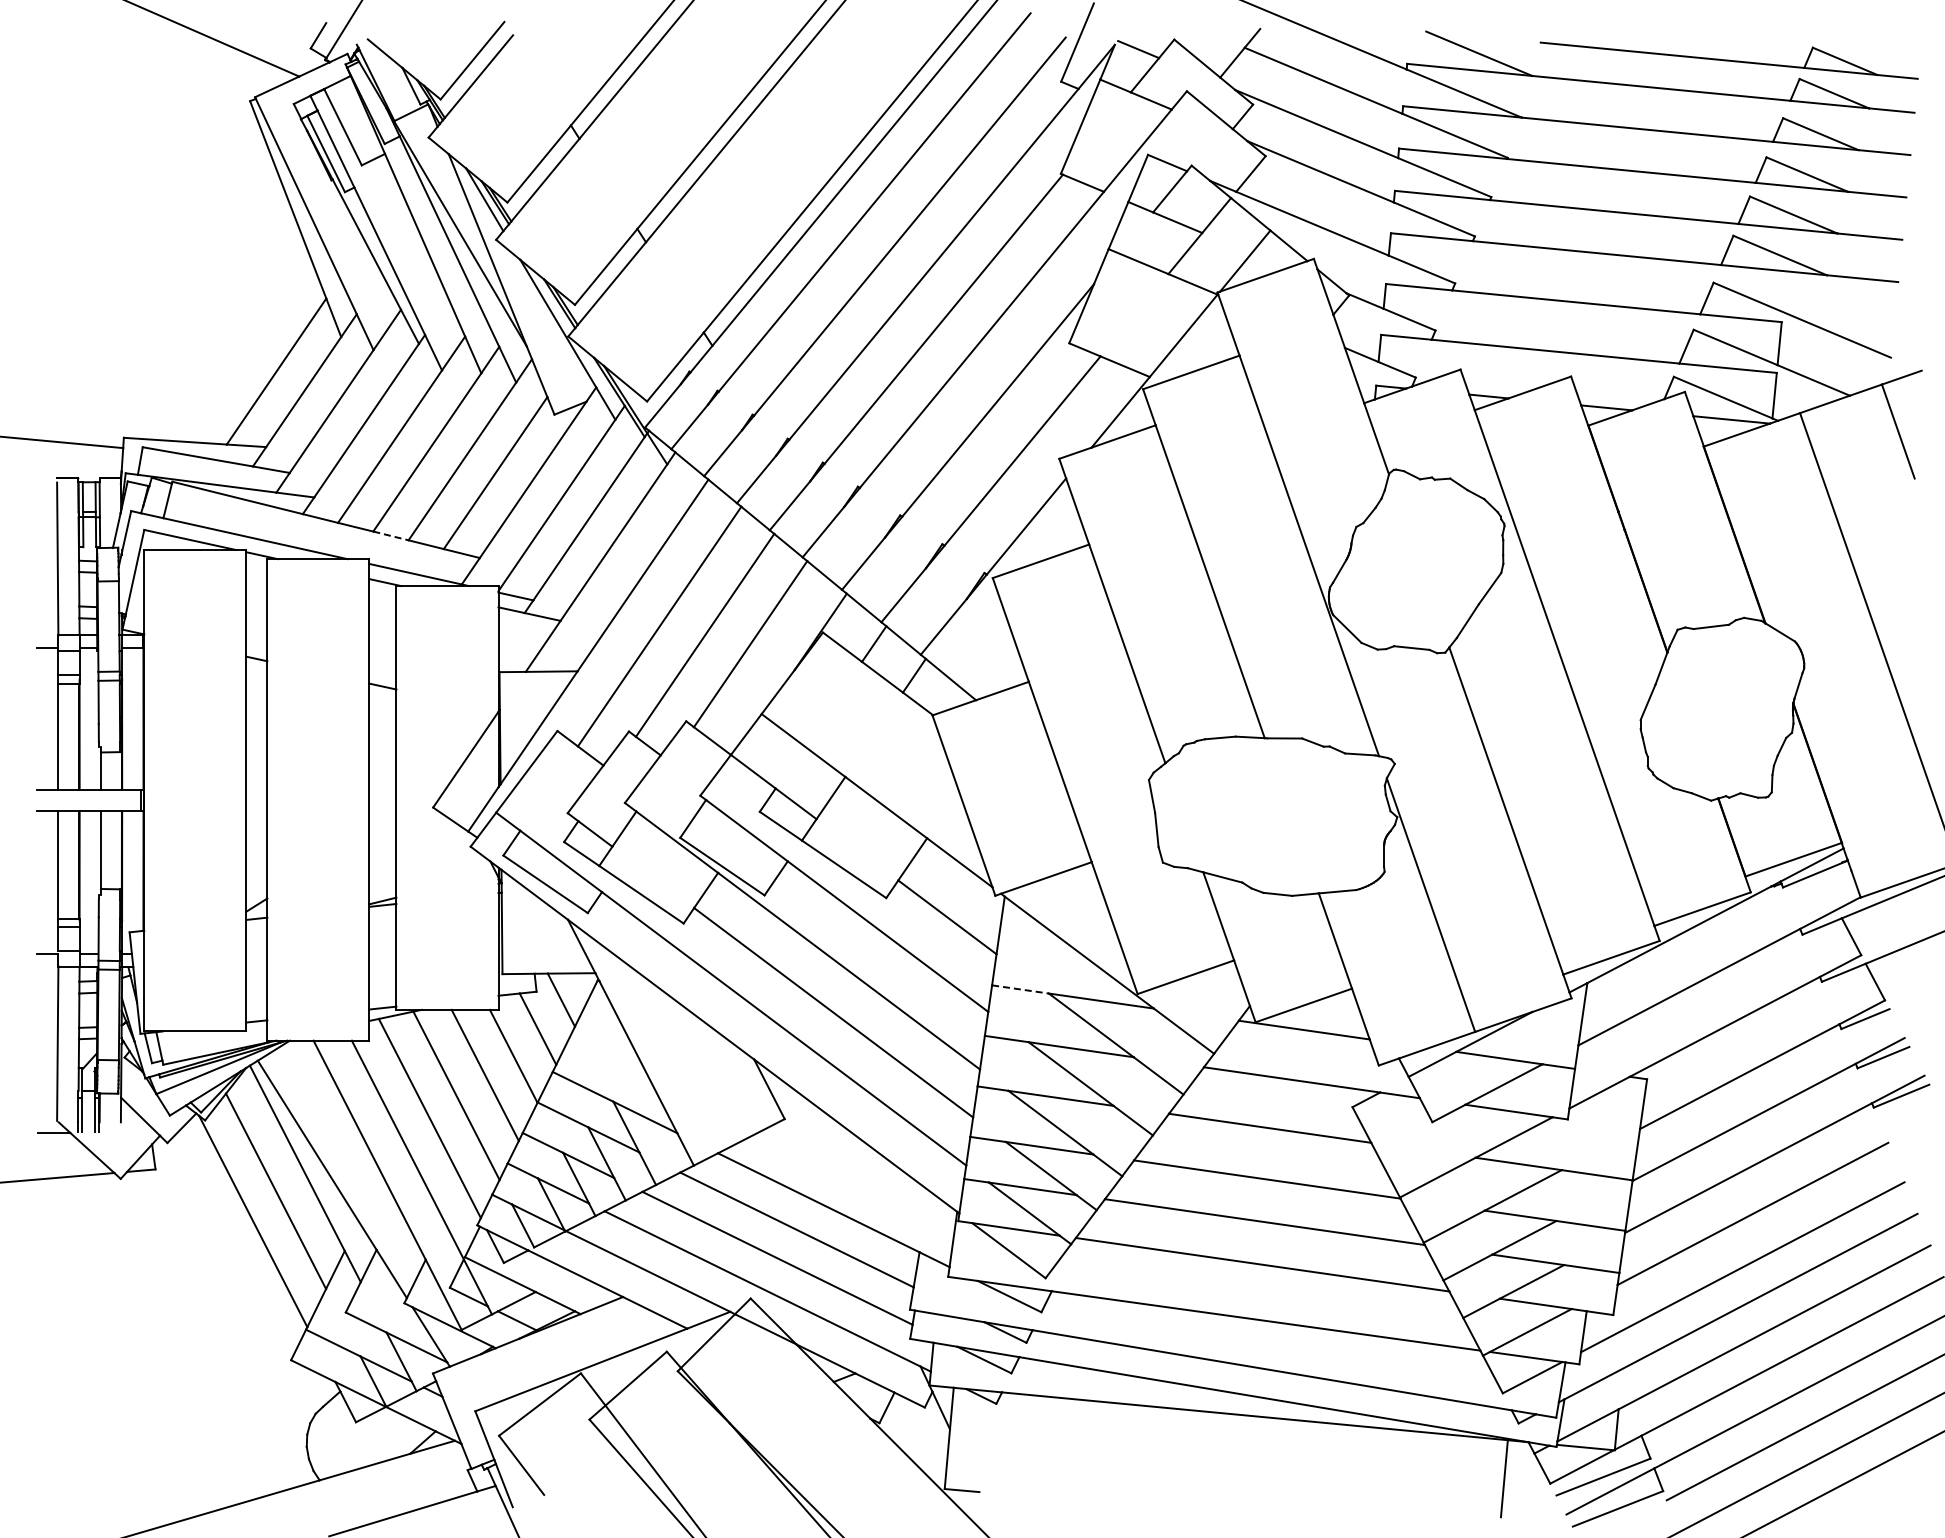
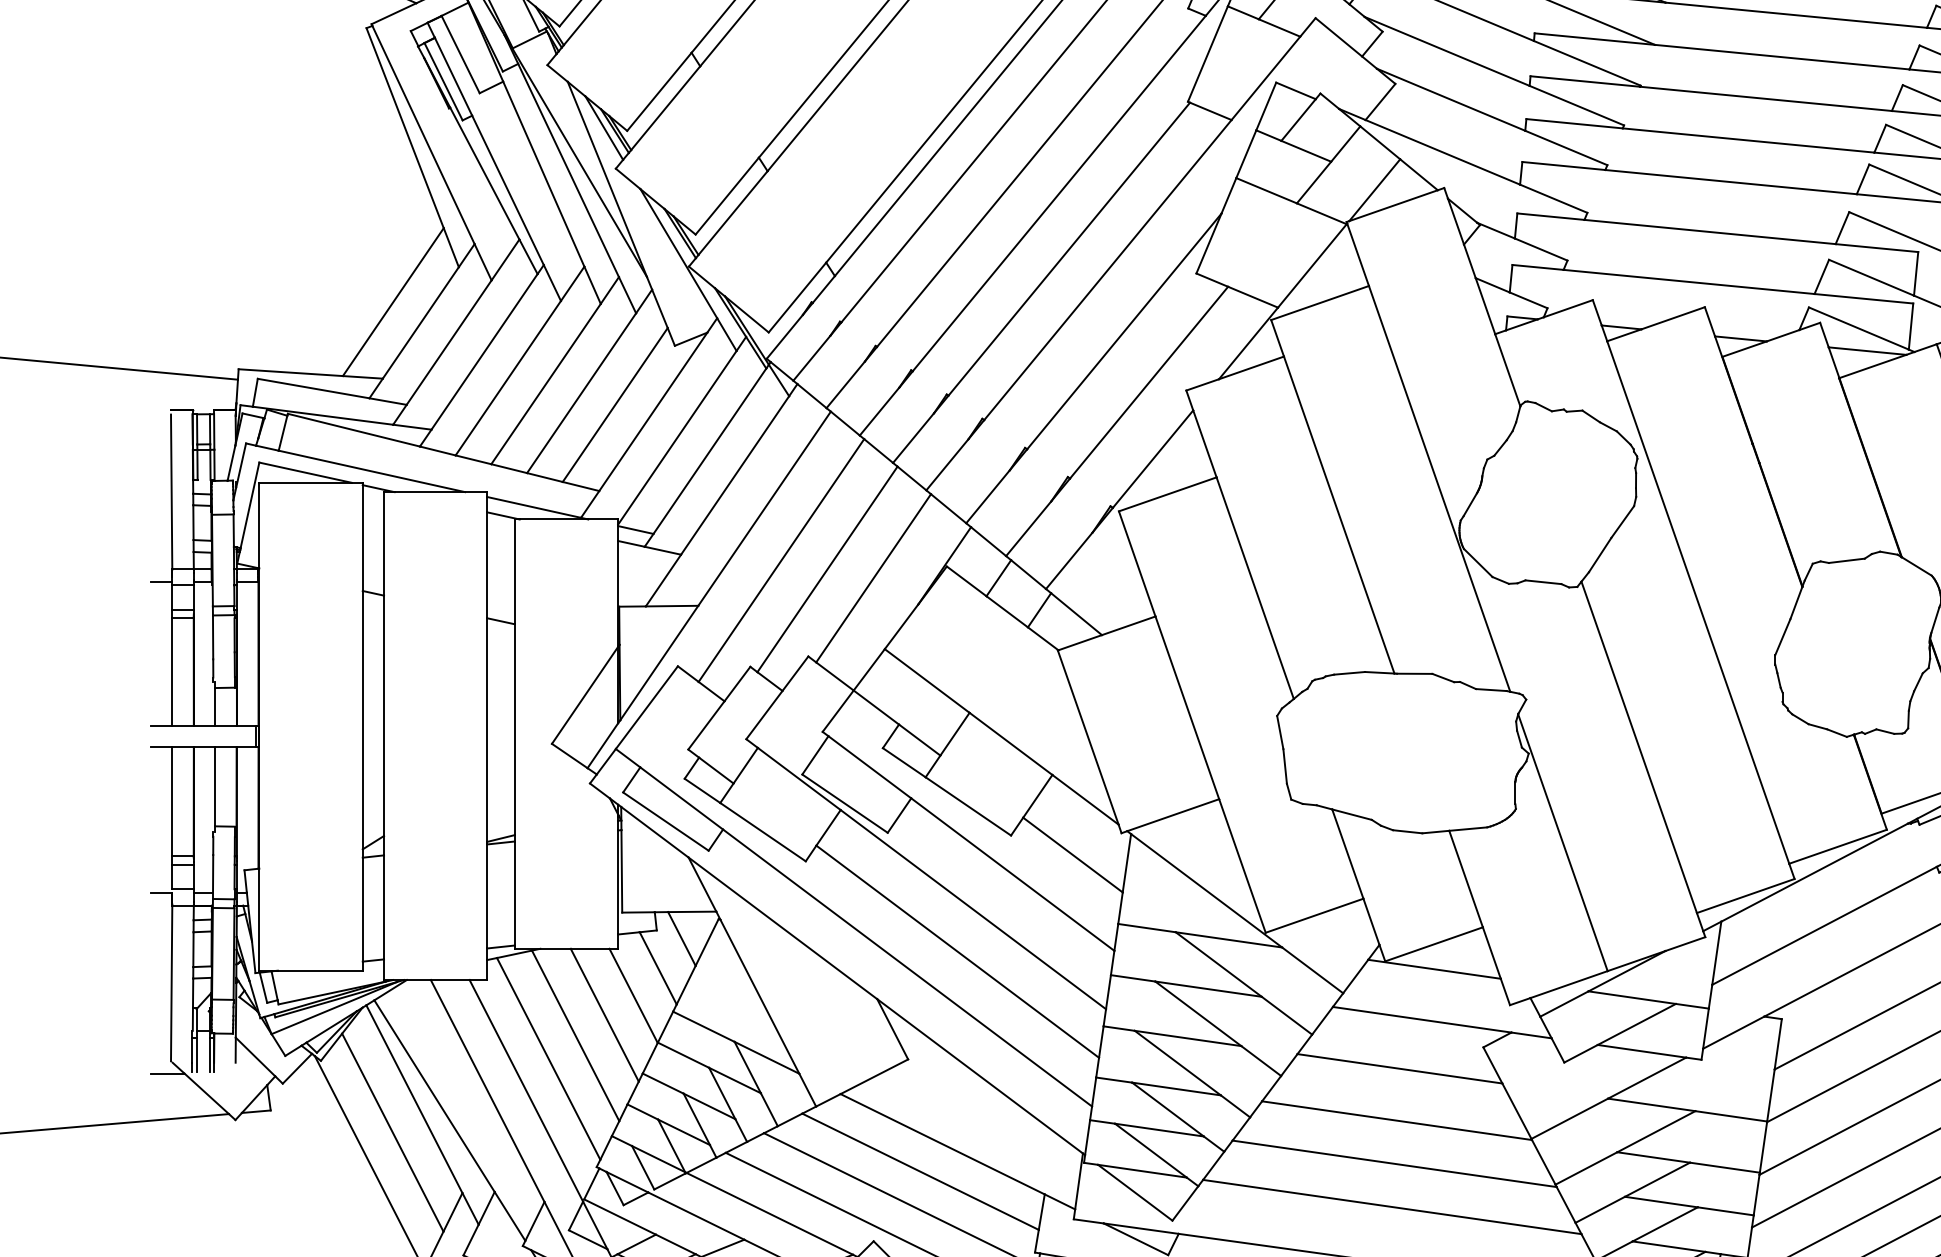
line: (391, 536) -> (509, 469), dashed -> solid
line: (1020, 989) -> (1147, 928), dashed -> solid

